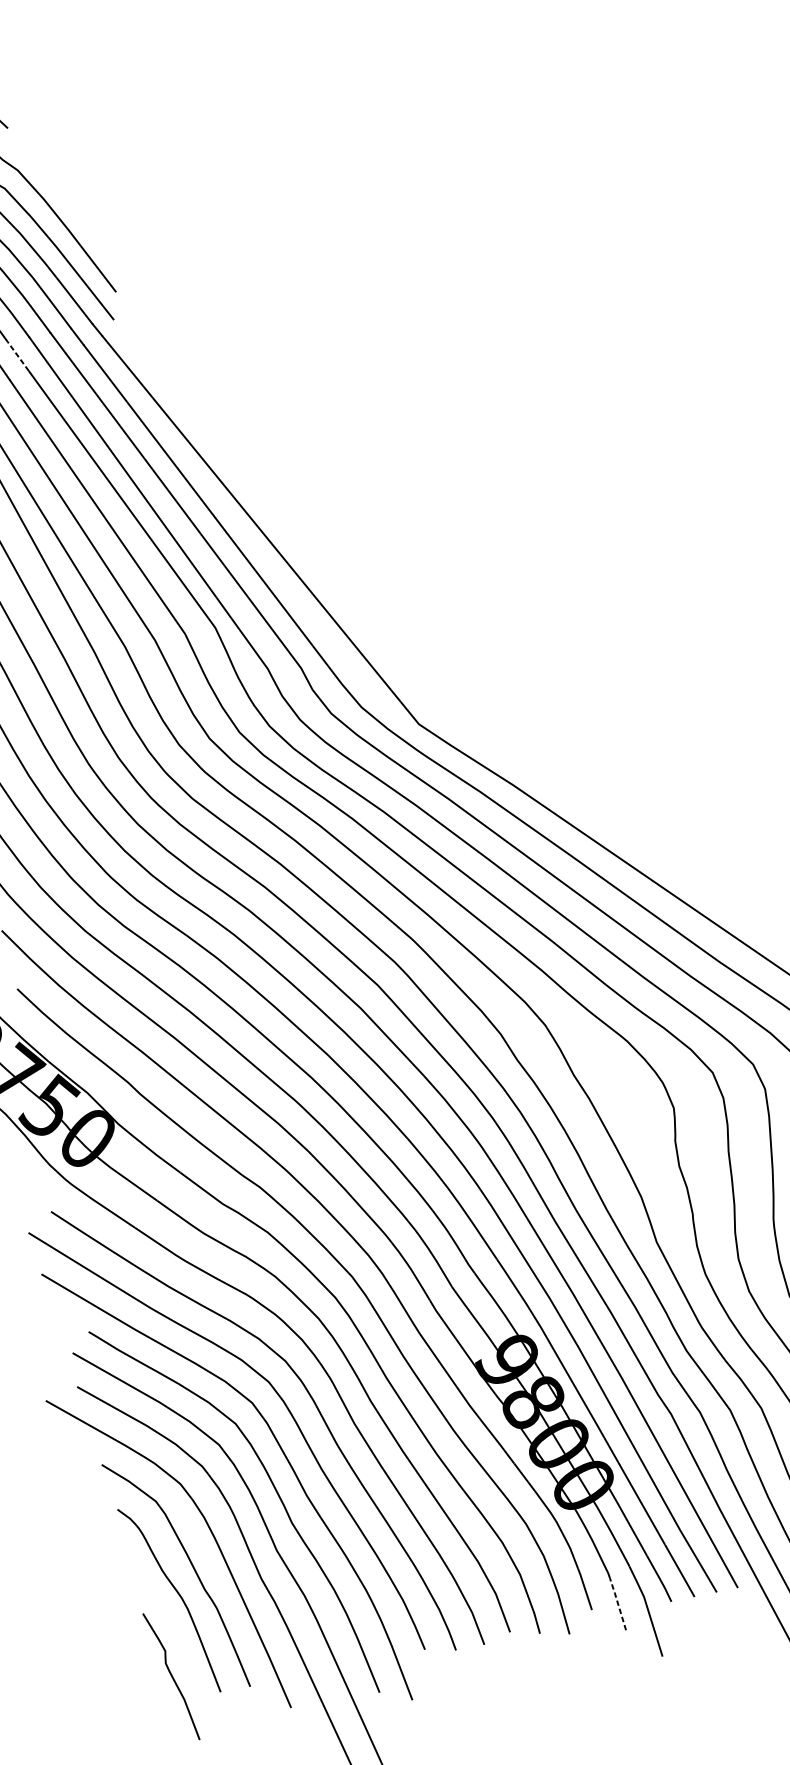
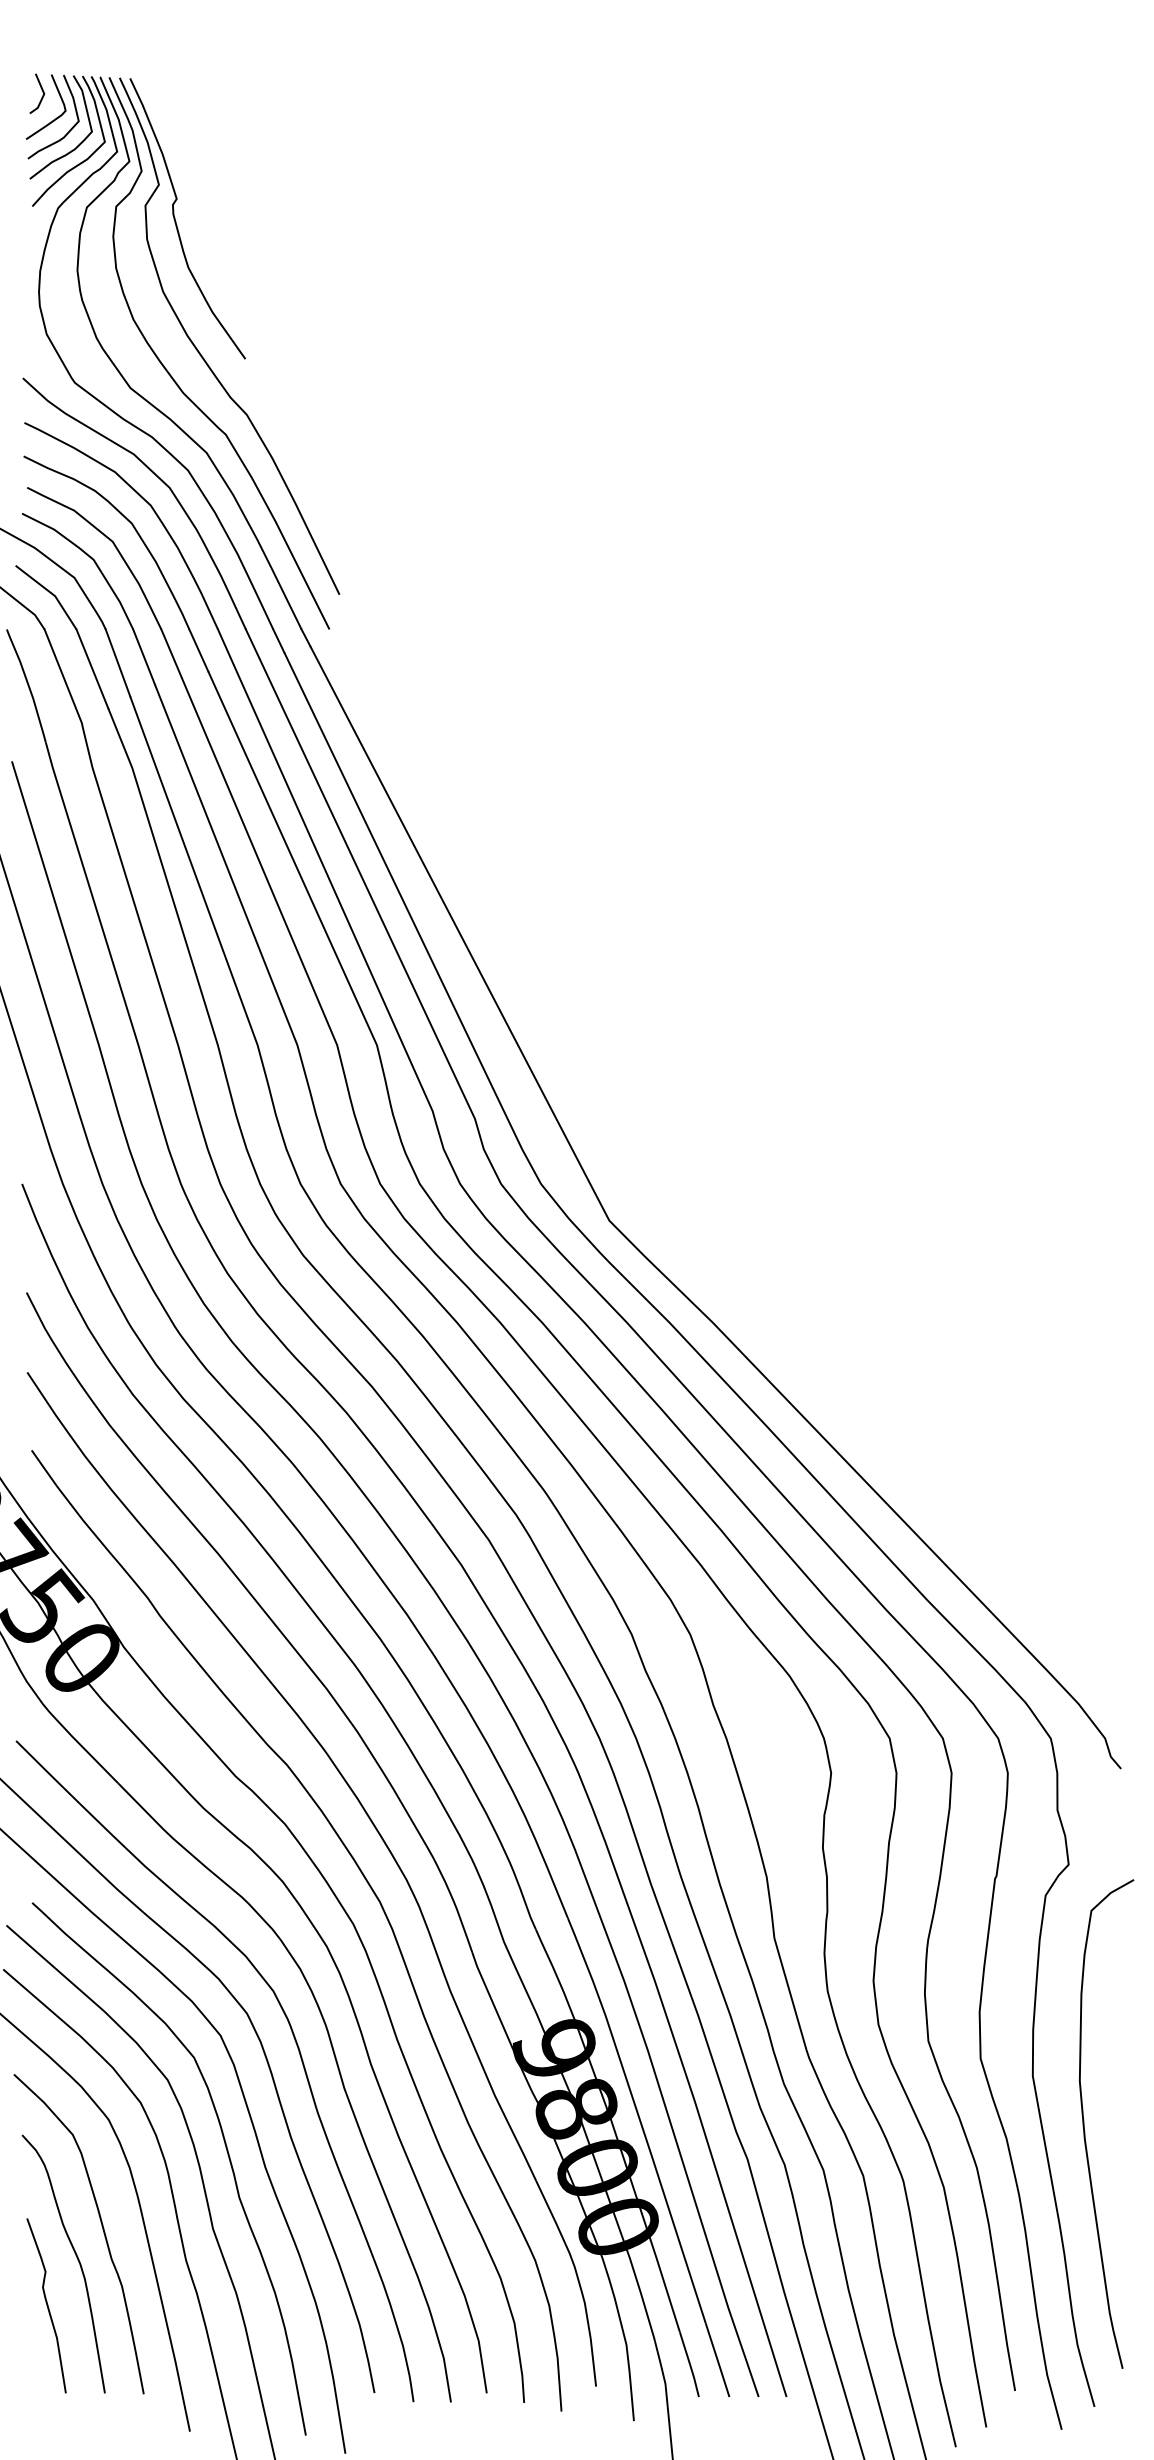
line: (18, 356) -> (198, 650), dashed -> solid
line: (617, 1603) -> (630, 2384), dashed -> solid
curve: (171, 1676) -> (46, 2305), moved

